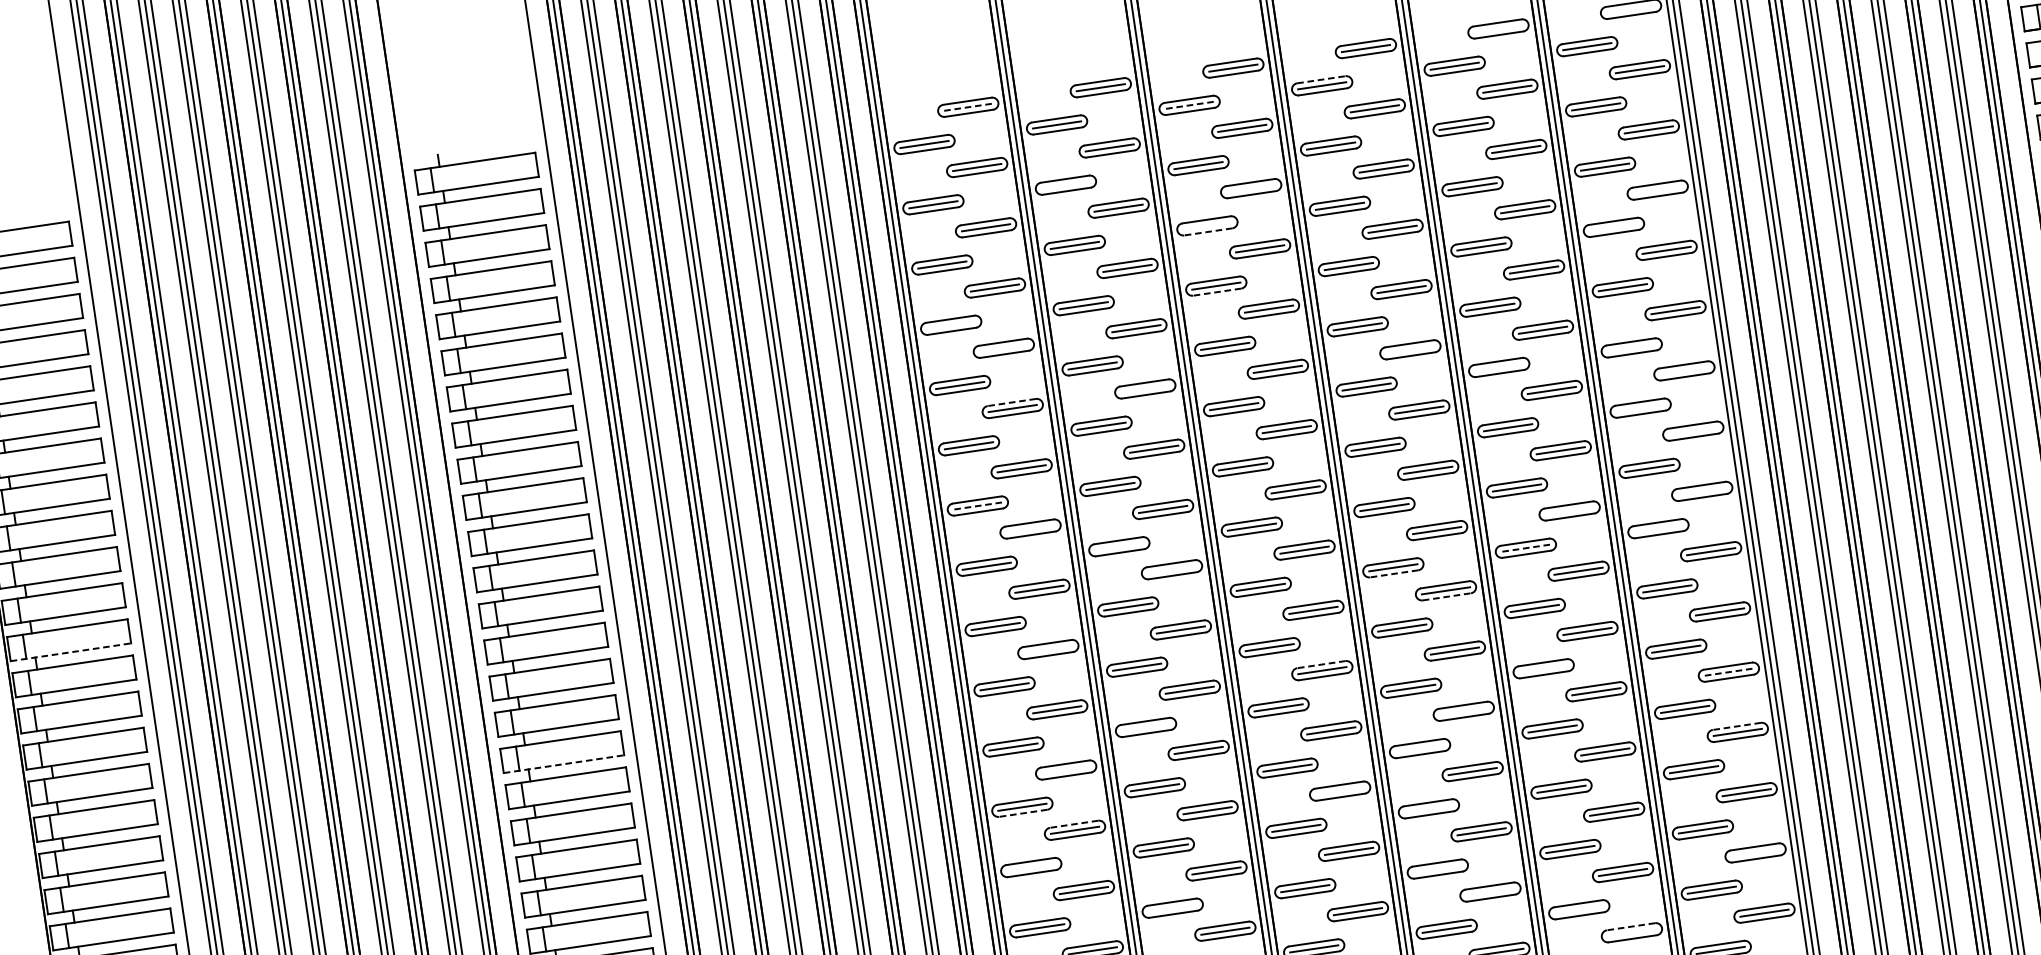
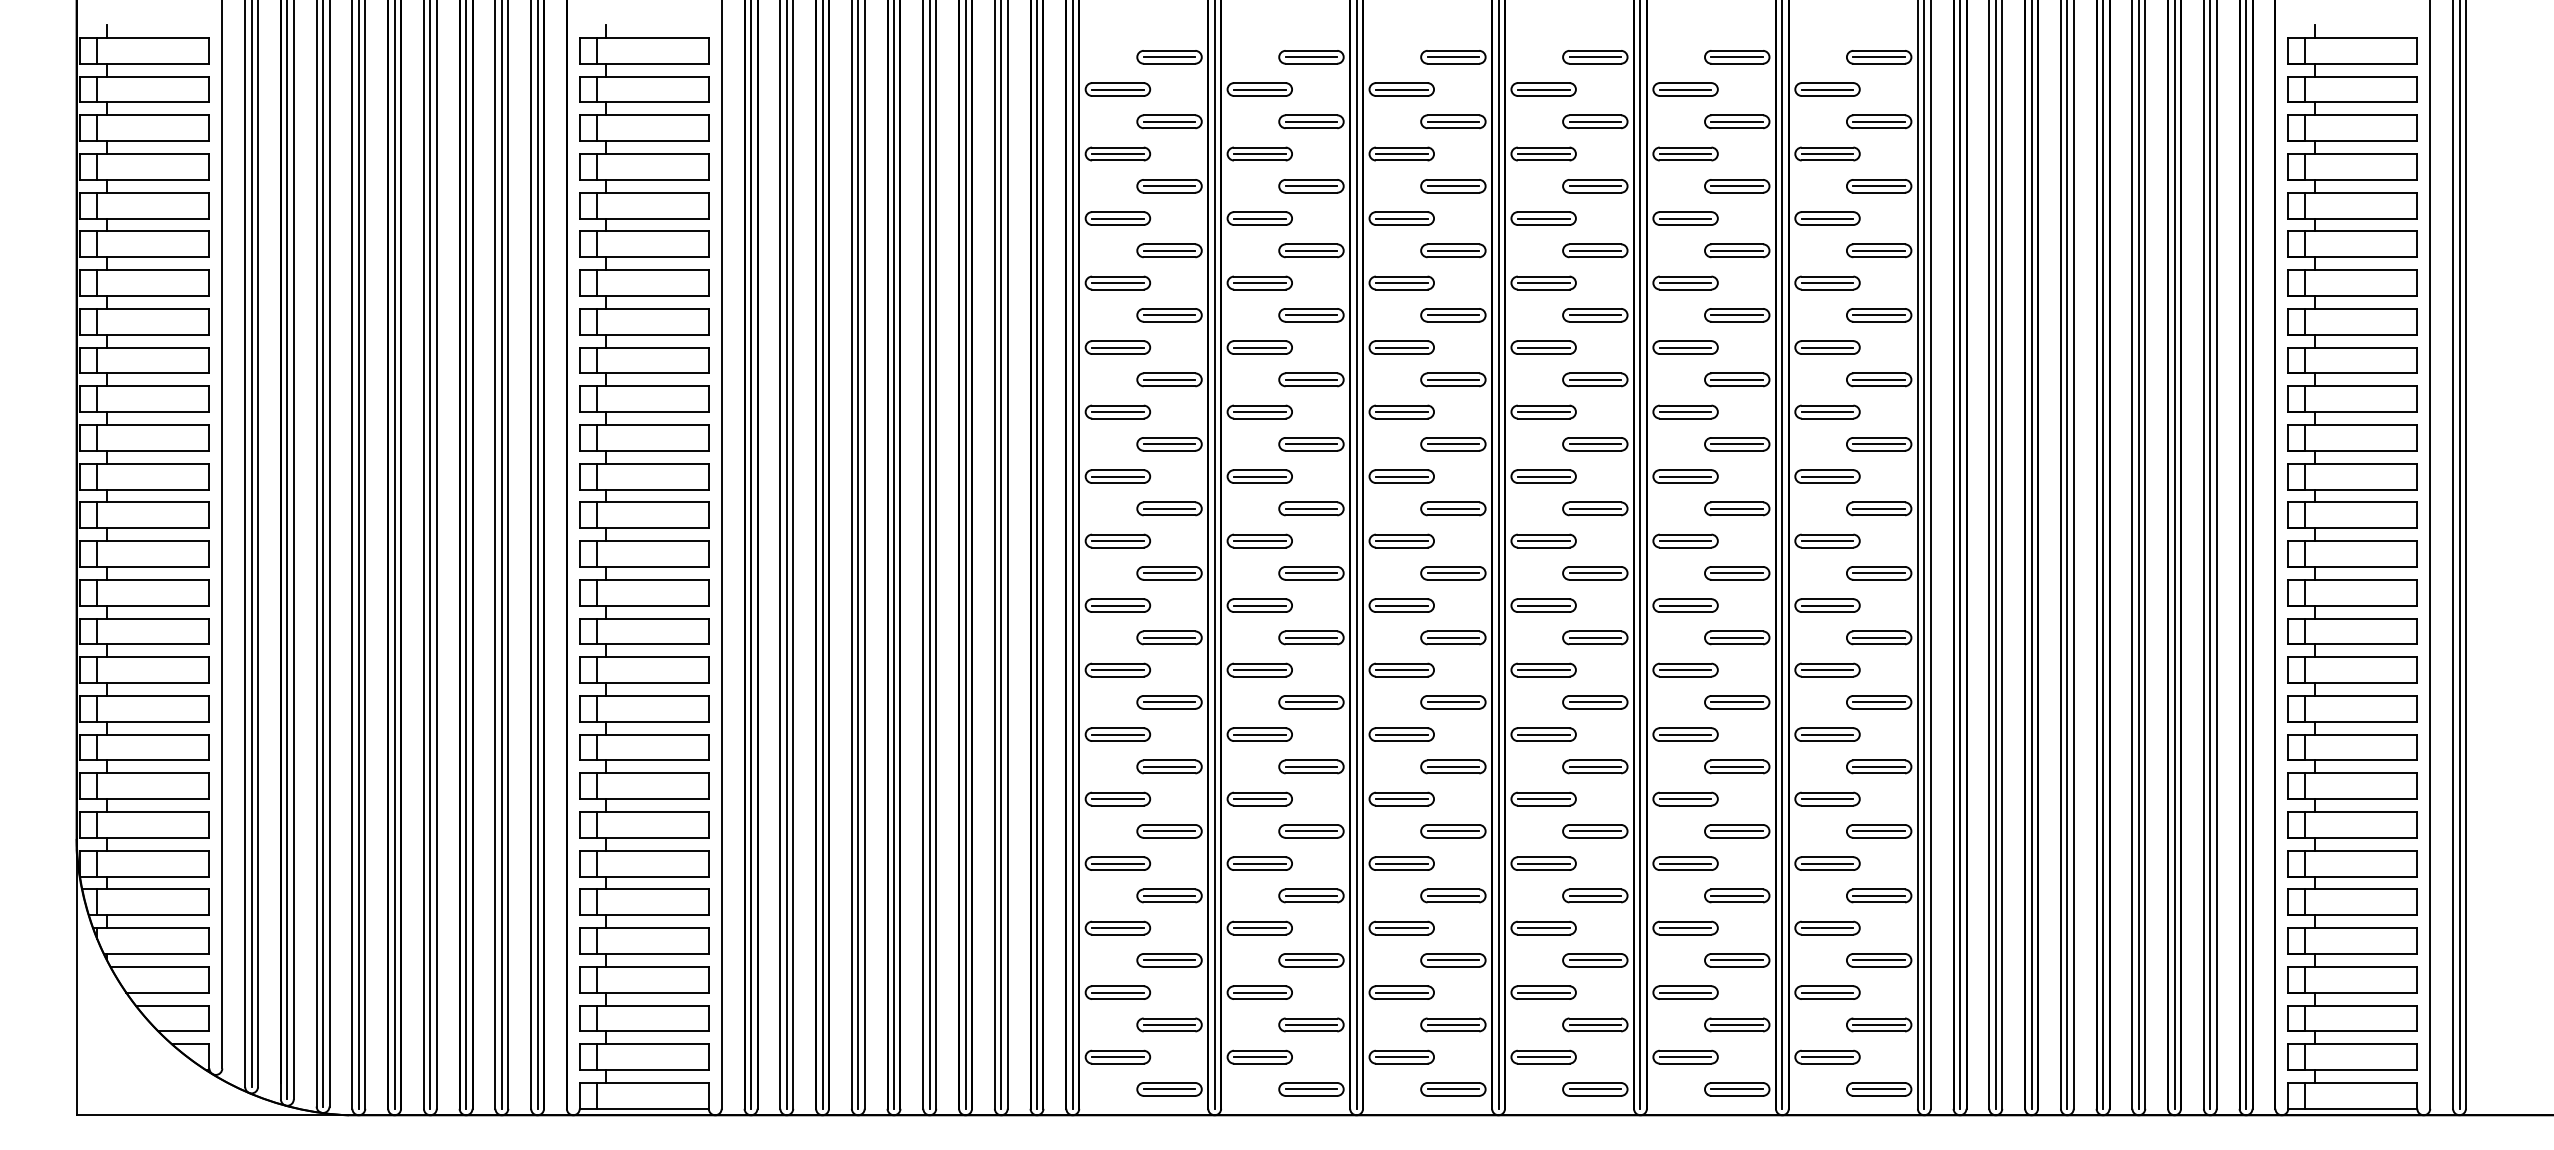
line: (1630, 9) -> (1878, 57), added
line: (1498, 29) -> (1737, 57), added
line: (1321, 80) -> (1543, 83), dashed -> solid
line: (1189, 105) -> (1401, 89), dashed -> solid
line: (968, 107) -> (1169, 57), dashed -> solid
line: (1065, 185) -> (1259, 154), added
line: (1251, 188) -> (1453, 186), added
line: (1657, 189) -> (1878, 250), added
line: (1207, 225) -> (1401, 218), added
line: (1613, 227) -> (1827, 283), added
line: (1208, 232) -> (1401, 225), dashed -> solid
line: (1216, 292) -> (1401, 289), dashed -> solid
line: (950, 325) -> (1117, 283), added
line: (1003, 348) -> (1169, 315), added
line: (1631, 348) -> (1827, 412), added
line: (1410, 349) -> (1595, 379), added
line: (1499, 367) -> (1685, 412), added
line: (1683, 371) -> (1878, 444), added
line: (1145, 388) -> (1311, 379), added
line: (1011, 402) -> (1169, 373), dashed -> solid
line: (1640, 408) -> (1827, 476), added
line: (1692, 430) -> (1878, 508), added
line: (1701, 491) -> (1878, 573), added
line: (977, 506) -> (1117, 476), dashed -> solid
line: (1569, 511) -> (1737, 573), added
line: (1030, 528) -> (1169, 508), added
line: (1658, 528) -> (1827, 605), added
line: (1119, 547) -> (1259, 541), added
line: (1525, 548) -> (1685, 605), dashed -> solid
line: (1172, 569) -> (1311, 573), added
line: (1394, 574) -> (1543, 612), dashed -> solid
line: (1447, 596) -> (1595, 644), dashed -> solid
line: (1048, 649) -> (1169, 637), added
line: (70, 652) -> (144, 489), dashed -> solid
line: (1321, 664) -> (1453, 695), dashed -> solid
line: (1543, 668) -> (1685, 734), added
line: (1729, 671) -> (1879, 766), dashed -> solid
line: (1463, 710) -> (1595, 766), added
line: (1737, 725) -> (1879, 824), dashed -> solid
line: (1145, 727) -> (1259, 734), added
line: (1419, 748) -> (1543, 799), added
line: (564, 764) -> (644, 683), dashed -> solid
line: (1066, 769) -> (1169, 766), added
line: (1340, 791) -> (1453, 831), added
line: (1428, 808) -> (1543, 863), added
line: (1022, 813) -> (1117, 805), dashed -> solid
line: (1074, 823) -> (1169, 824), dashed -> solid
line: (1755, 853) -> (1878, 960), added
line: (1030, 867) -> (1117, 863), added
line: (1437, 869) -> (1543, 928), added
line: (1490, 892) -> (1595, 960), added
line: (1172, 908) -> (1259, 928), added
line: (1579, 909) -> (1685, 992), added
line: (1631, 926) -> (1737, 1018), dashed -> solid
line: (1632, 932) -> (1737, 1024), added

